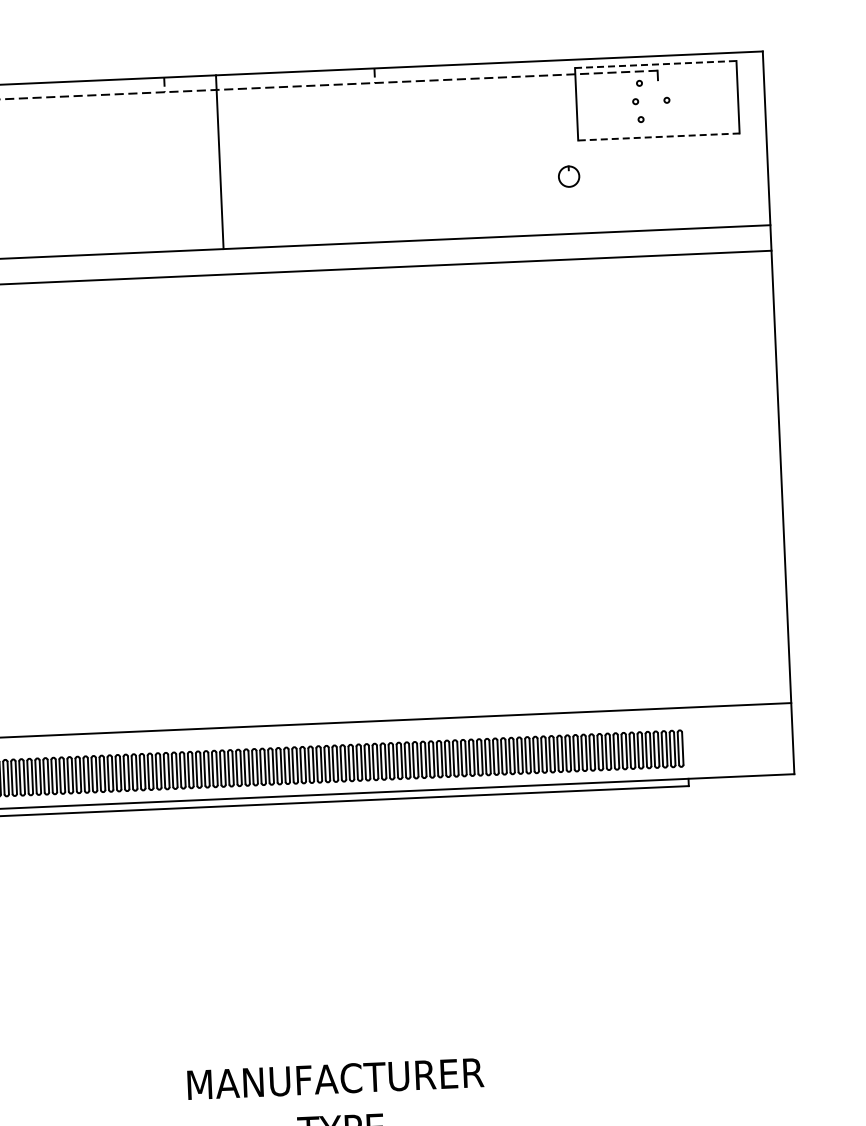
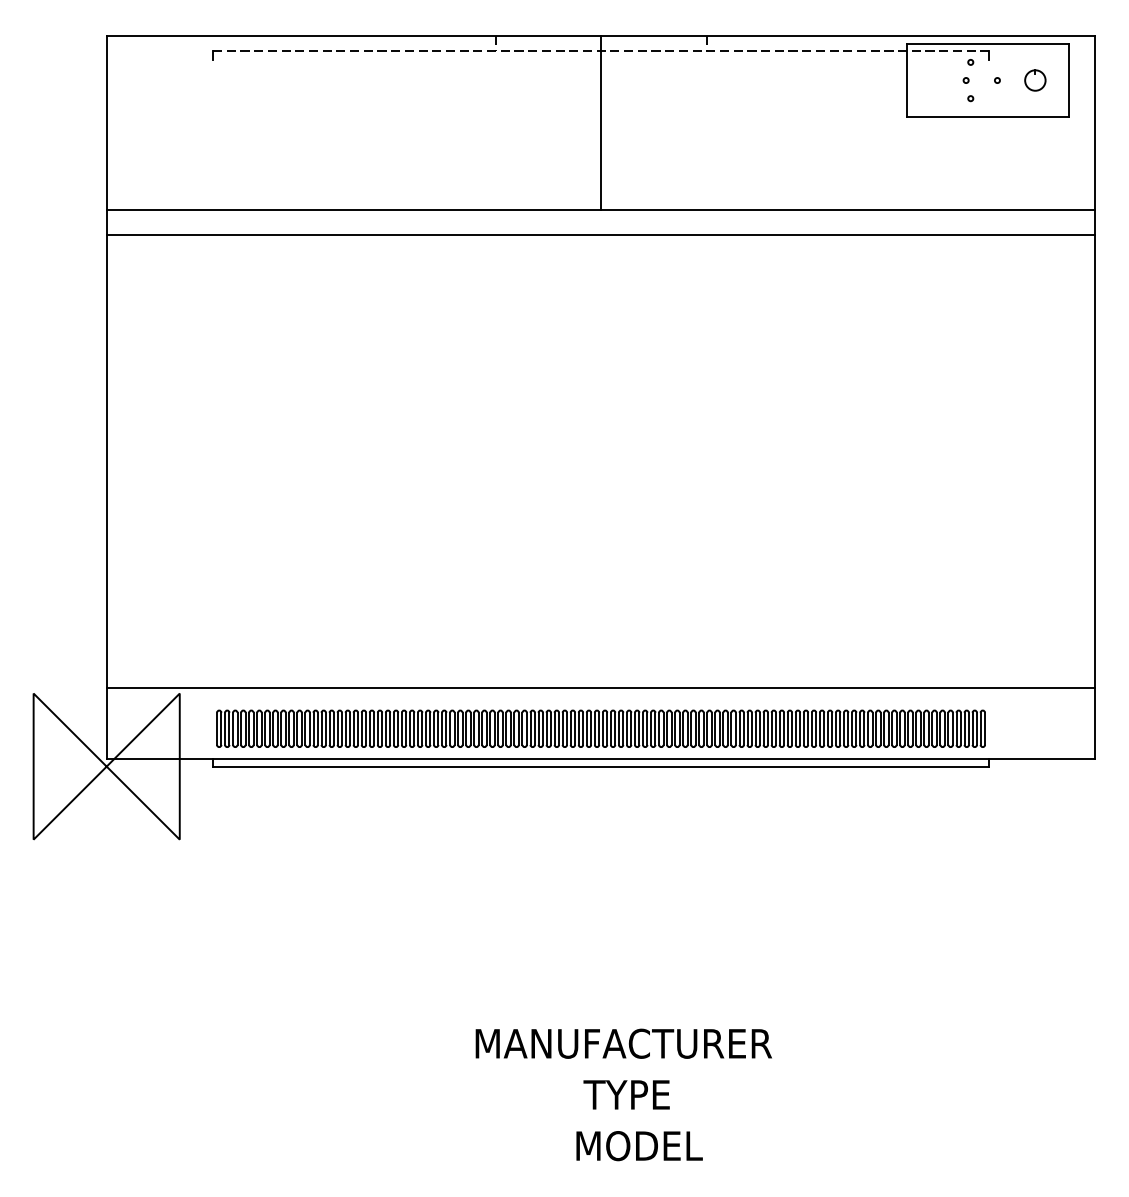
line: (655, 64) -> (987, 44), dashed -> solid
line: (658, 136) -> (987, 116), dashed -> solid
line: (220, 161) -> (601, 122), moved
part: (569, 176) -> (1035, 80), moved

